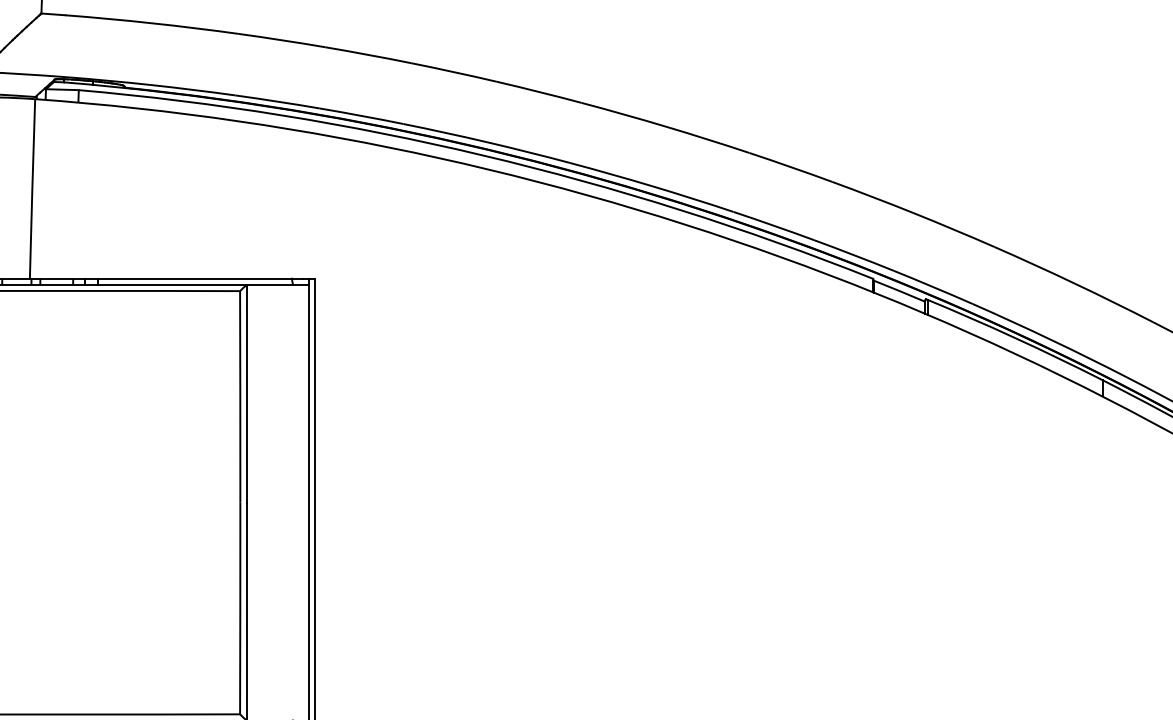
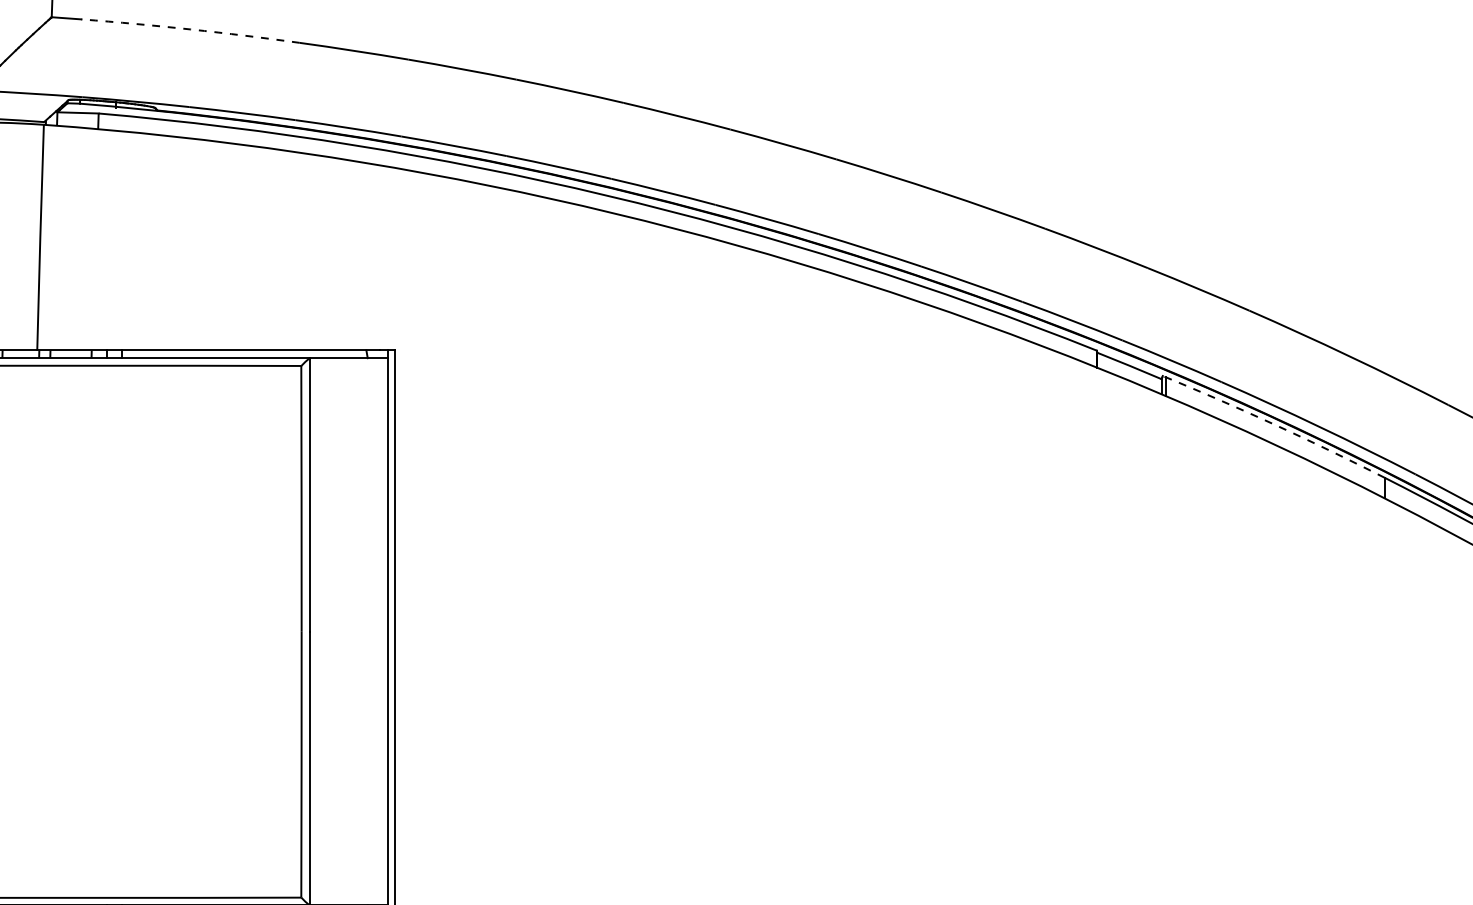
arc: (151, 23) -> (190, 29), solid -> dashed
arc: (1014, 337) -> (1274, 424), solid -> dashed

